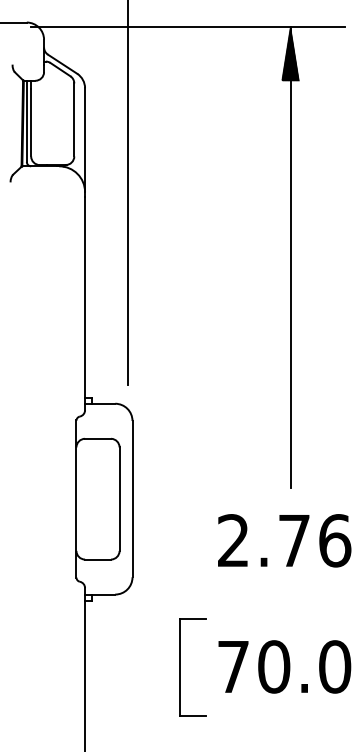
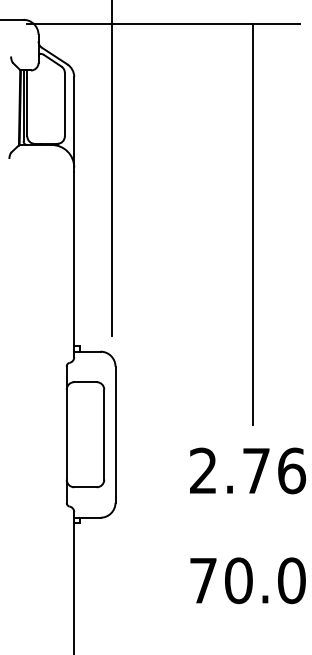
hatch: (290, 53) -> (253, 46), removed
part: (180, 667) -> (157, 581), removed

